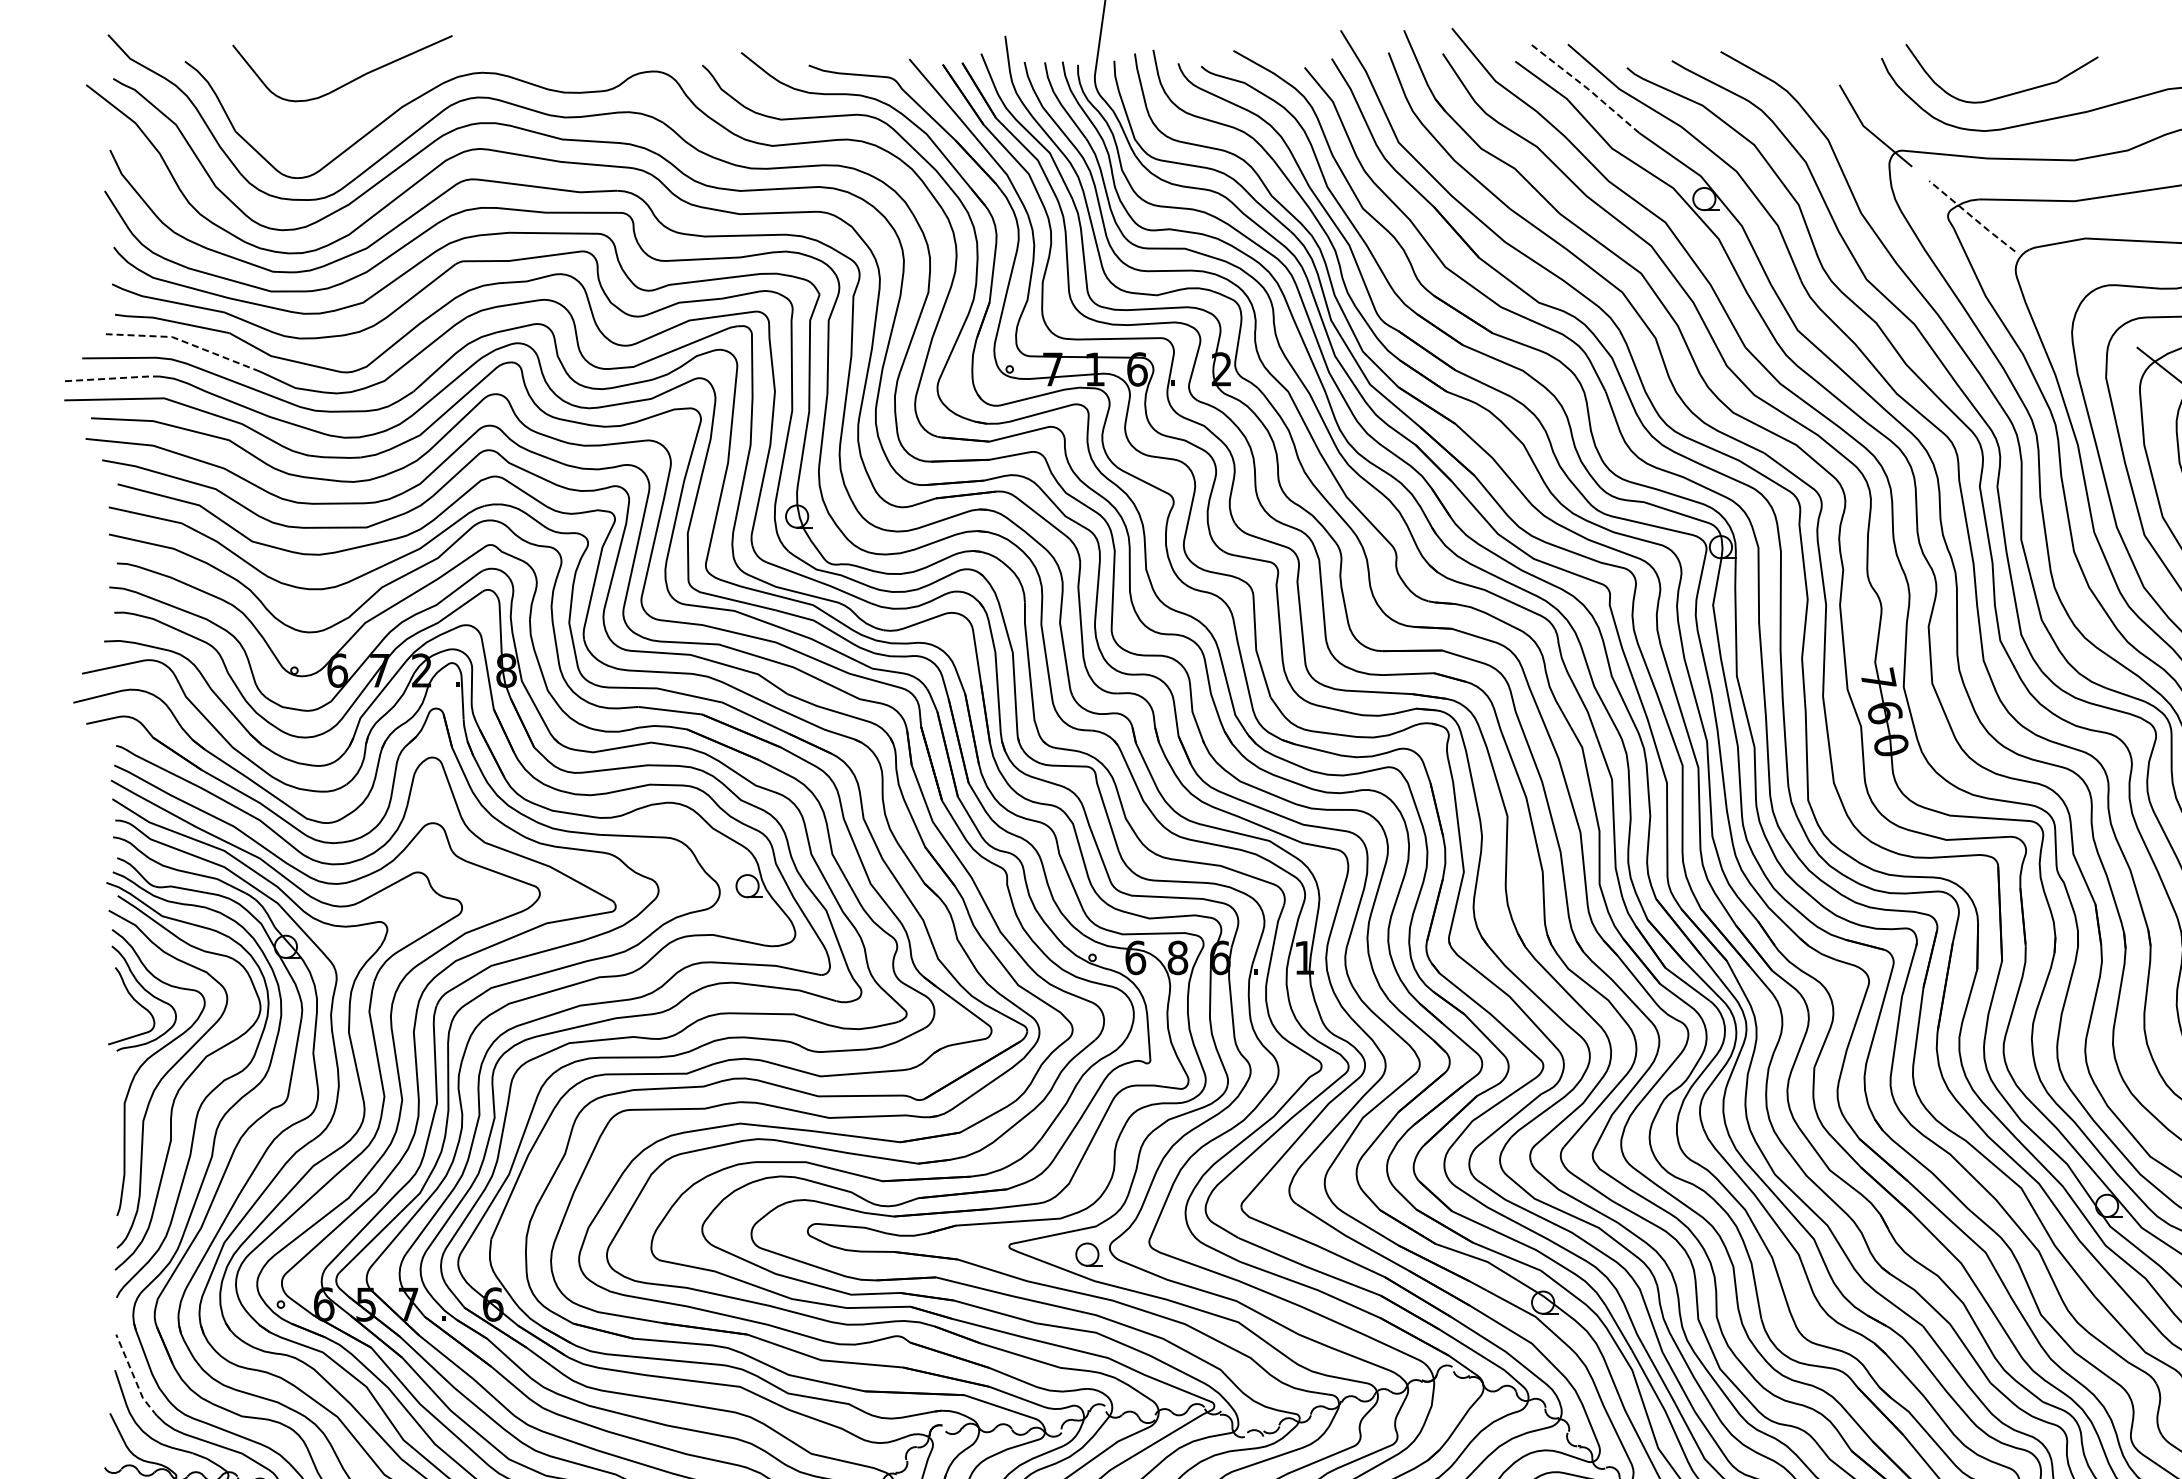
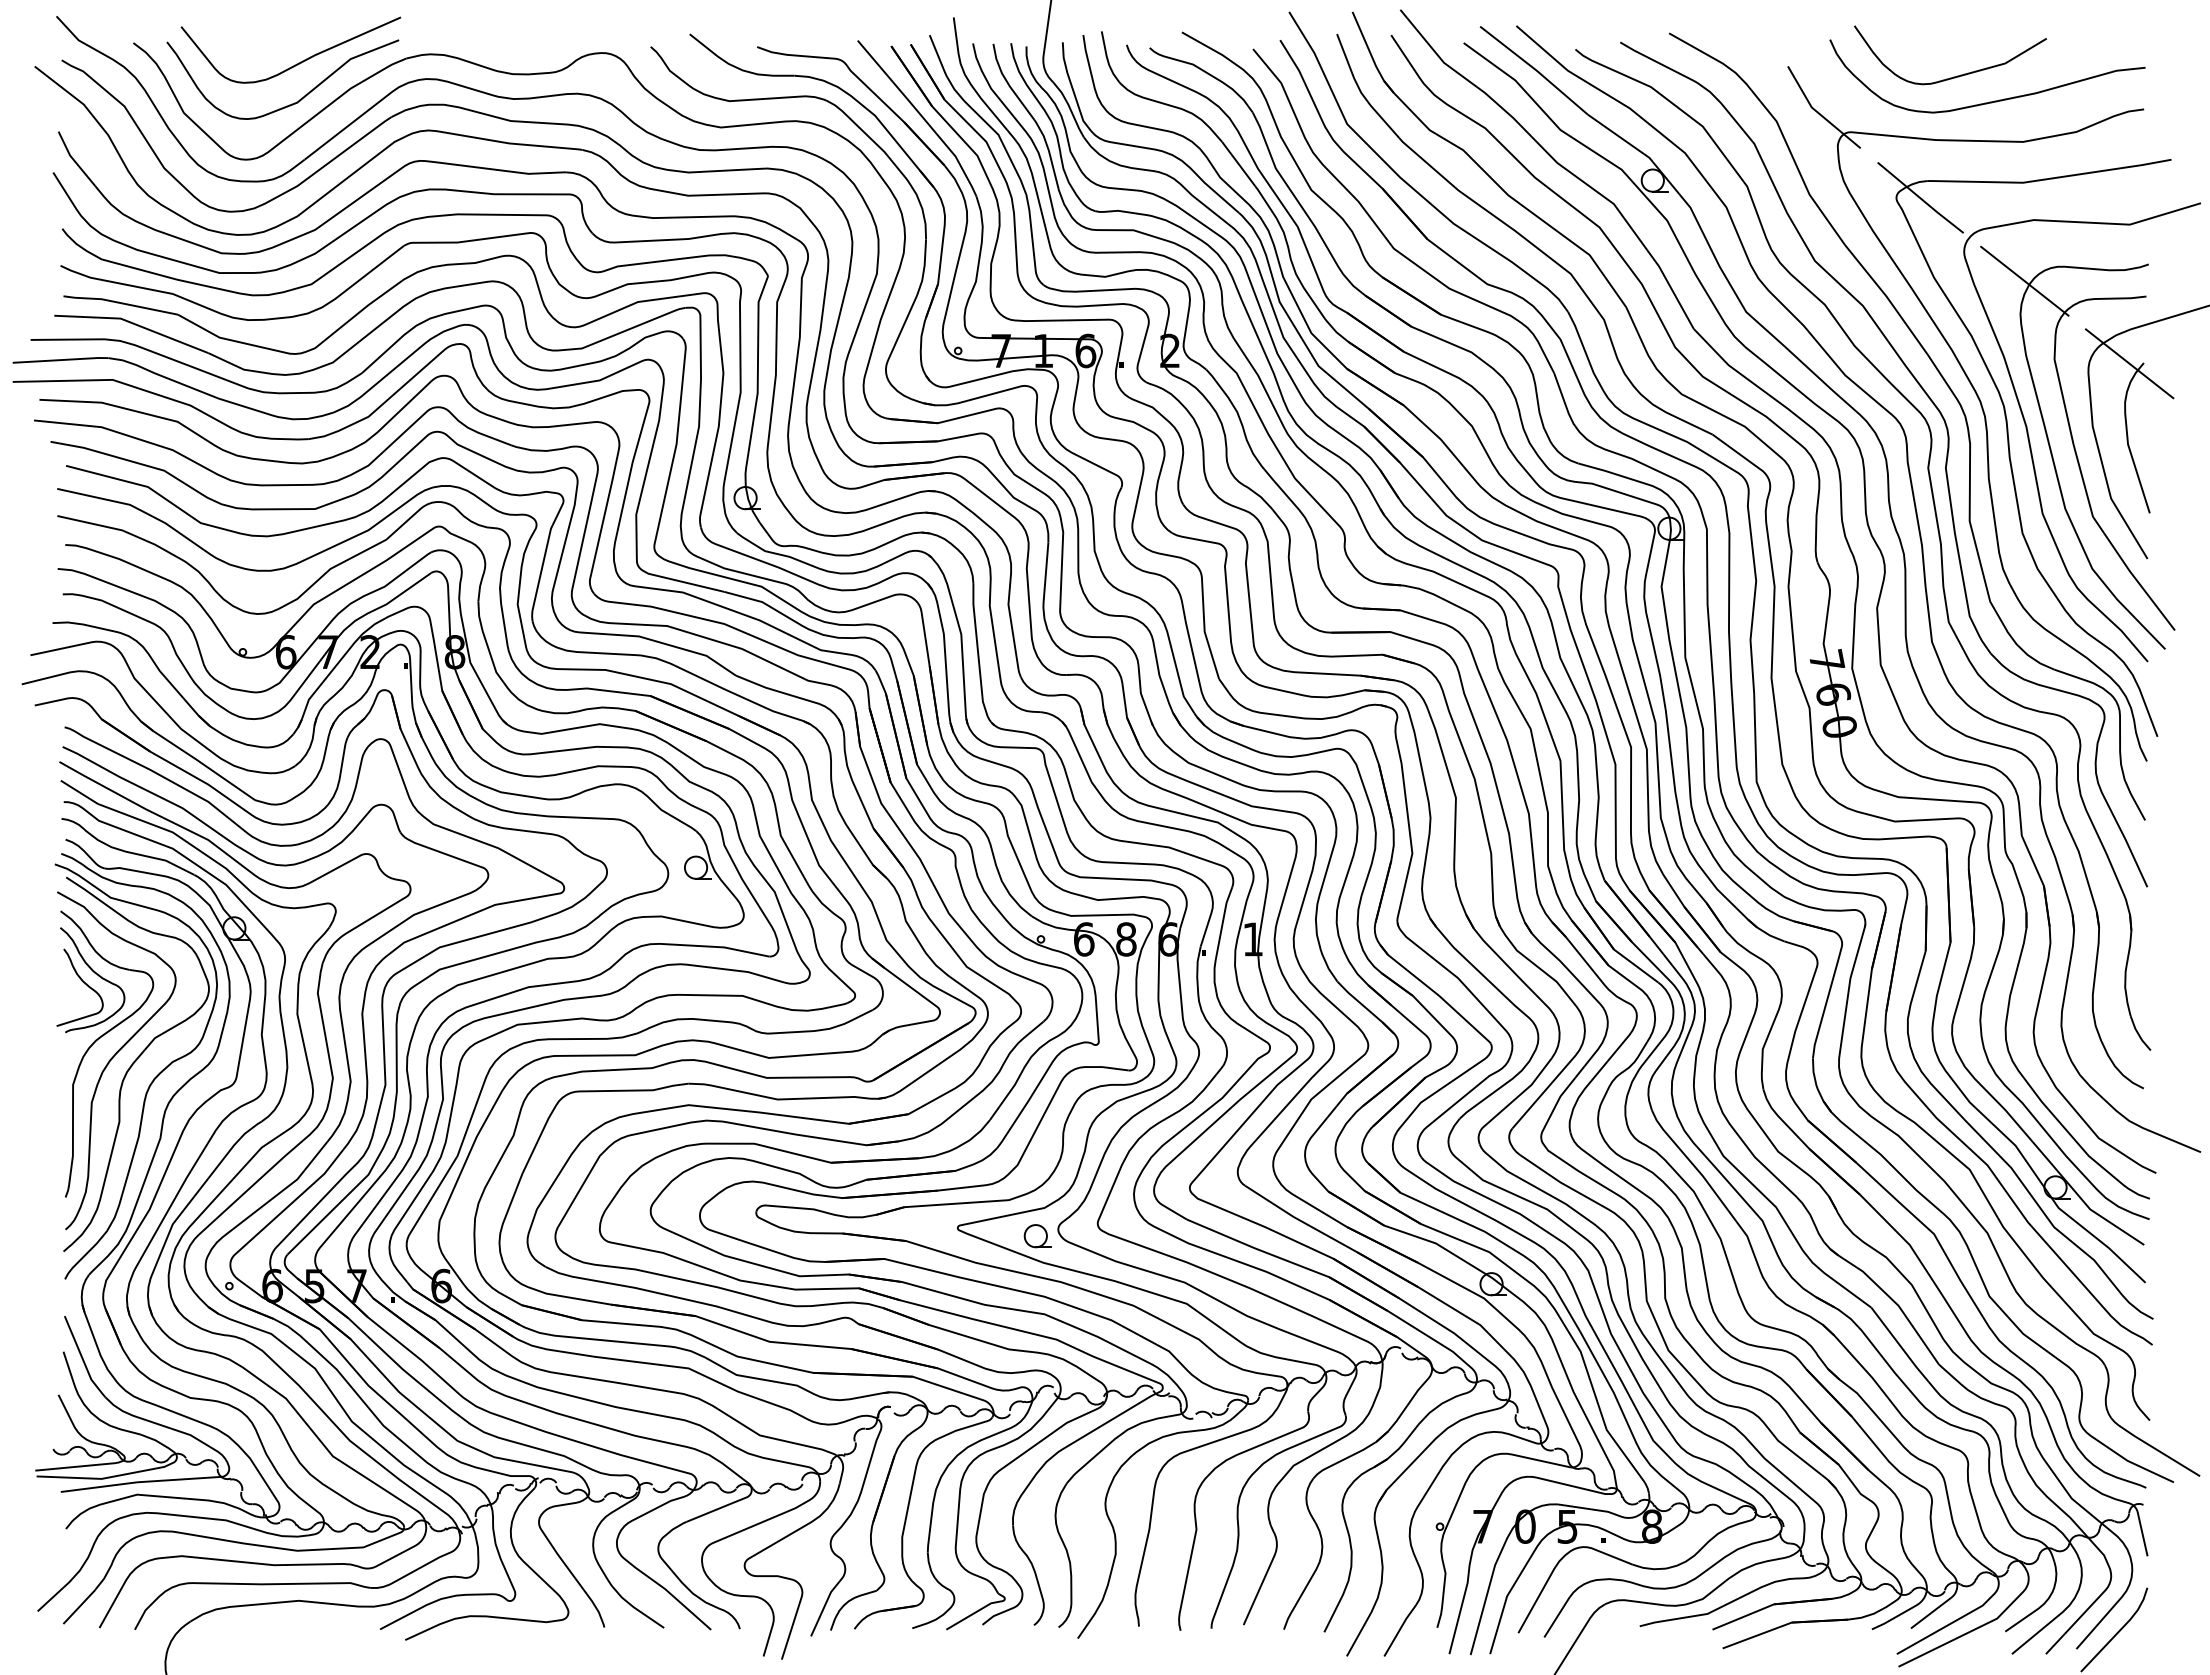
line: (1587, 87) -> (1535, 69), dashed -> solid
curve: (343, 121) -> (291, 103), added
line: (1972, 216) -> (1920, 198), dashed -> solid
line: (2076, 298) -> (2024, 280), added
line: (184, 341) -> (132, 323), dashed -> solid
line: (113, 378) -> (61, 360), dashed -> solid
line: (134, 1377) -> (82, 1359), dashed -> solid

